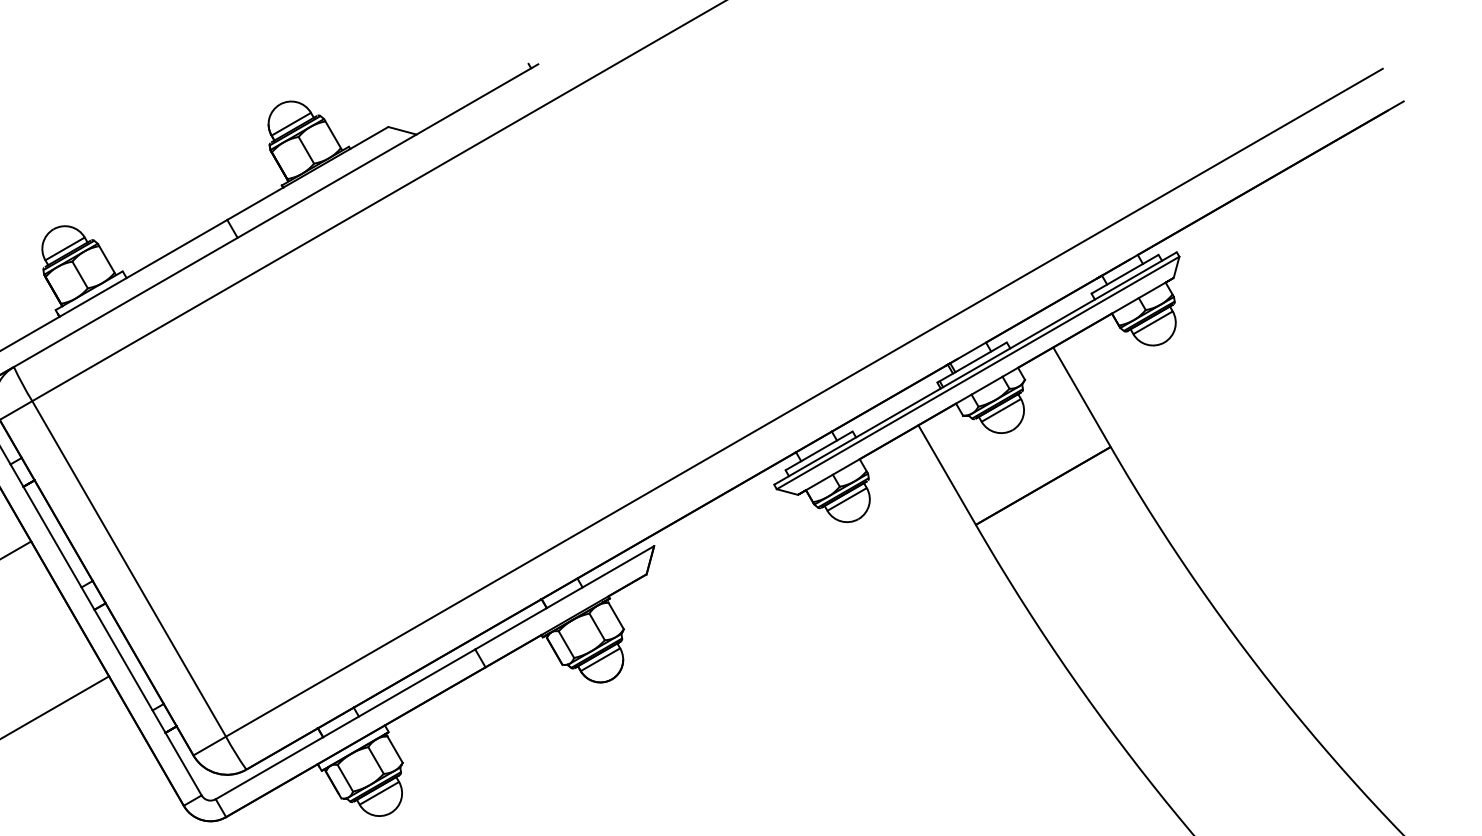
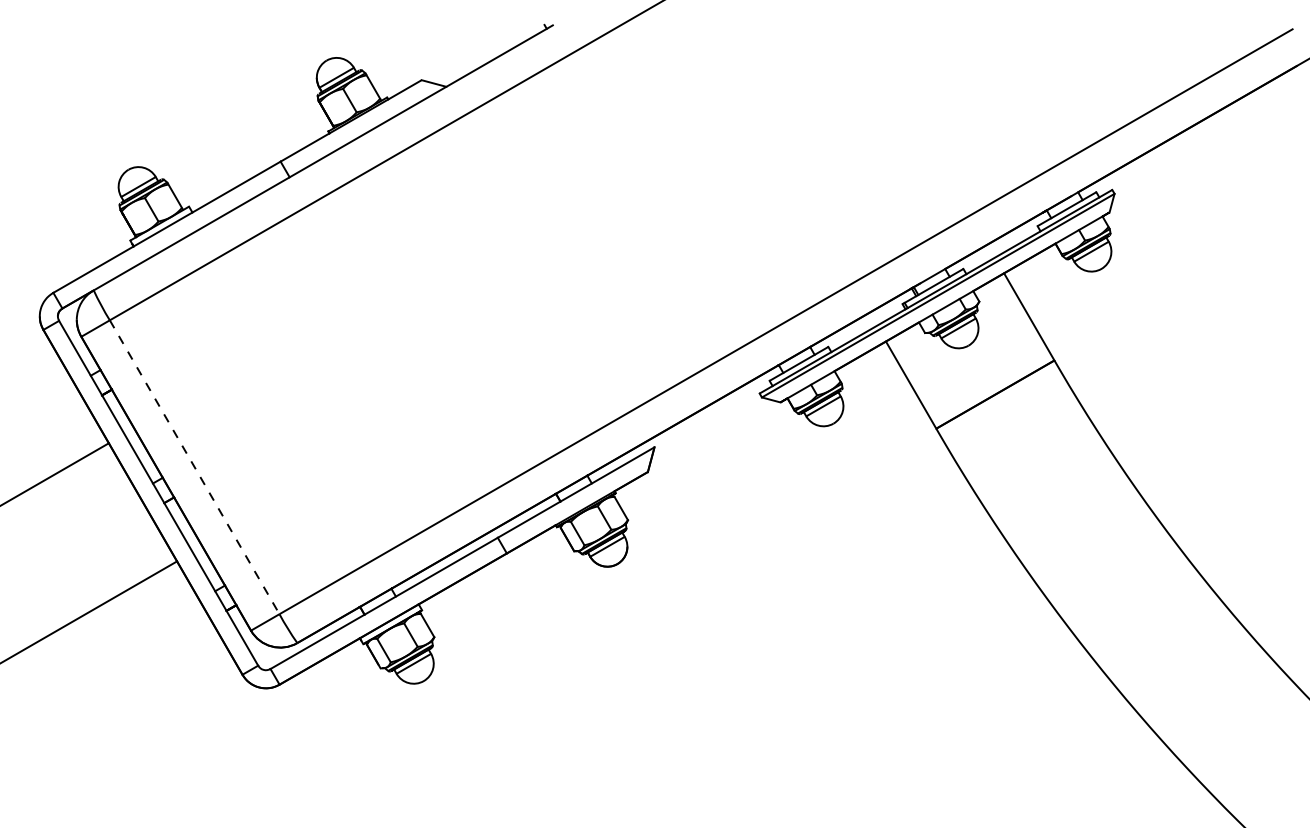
line: (128, 569) -> (194, 467), solid -> dashed

